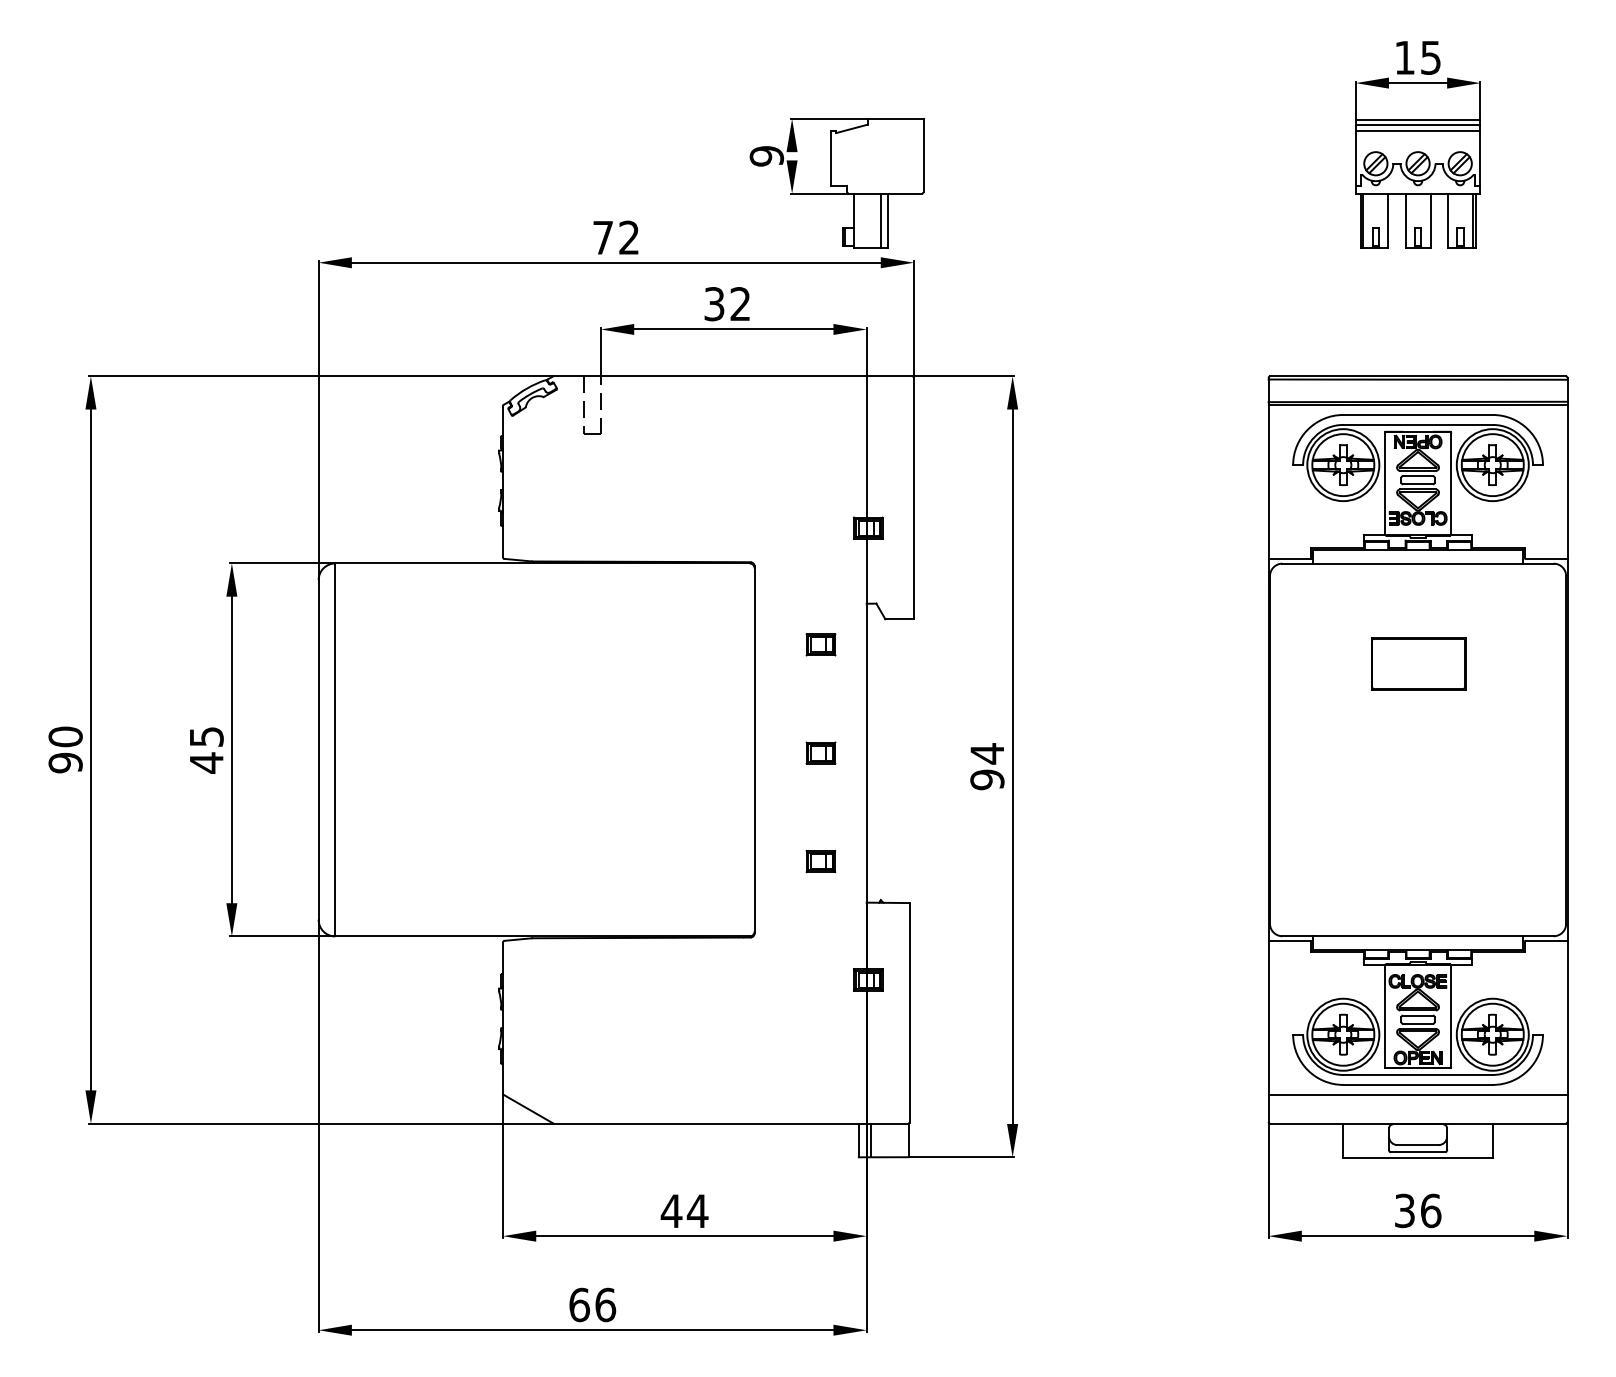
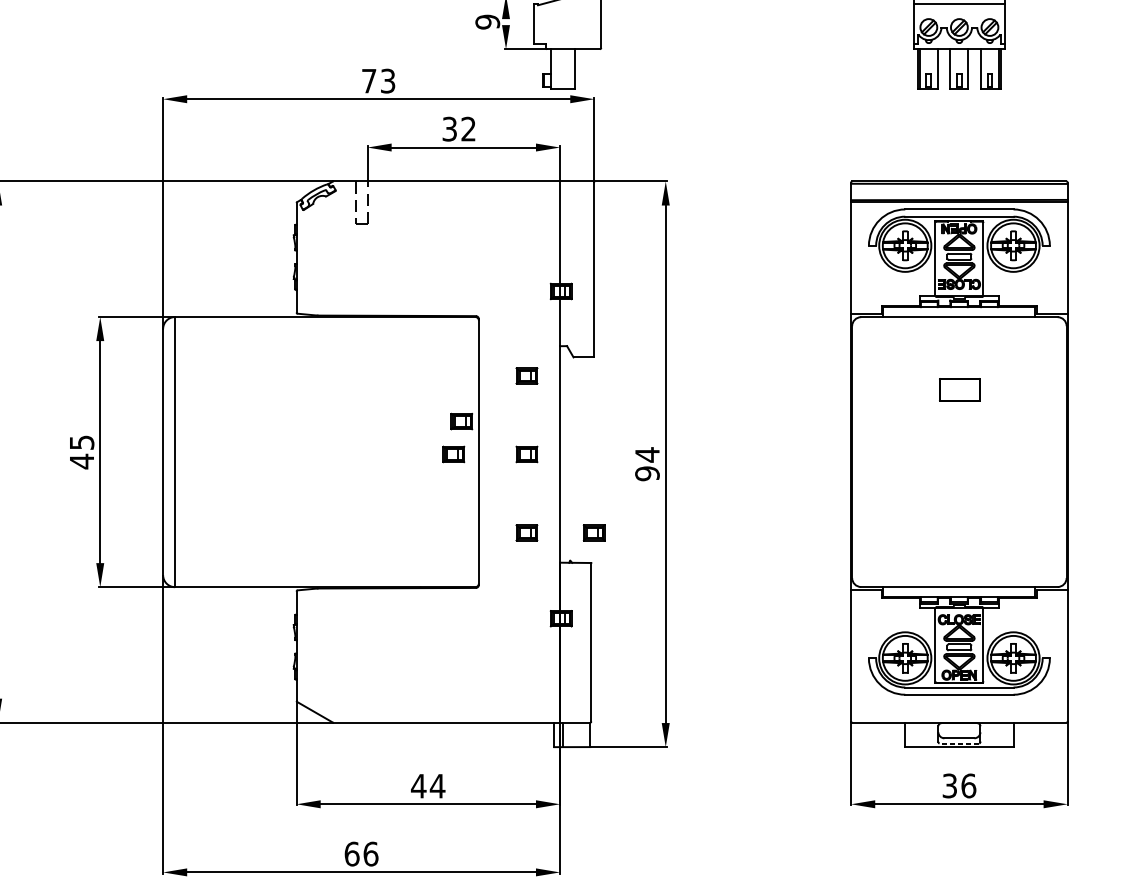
line: (881, 220) -> (570, 68), removed
text: (629, 237) -> (388, 80), 72 -> 73
part: (1418, 663) -> (959, 389), size x0.6
part: (730, 707) -> (461, 421), added
part: (719, 752) -> (453, 453), added
part: (913, 861) -> (593, 532), added
line: (1417, 1094) -> (958, 701), removed
line: (1417, 1152) -> (958, 743), solid -> dashed

